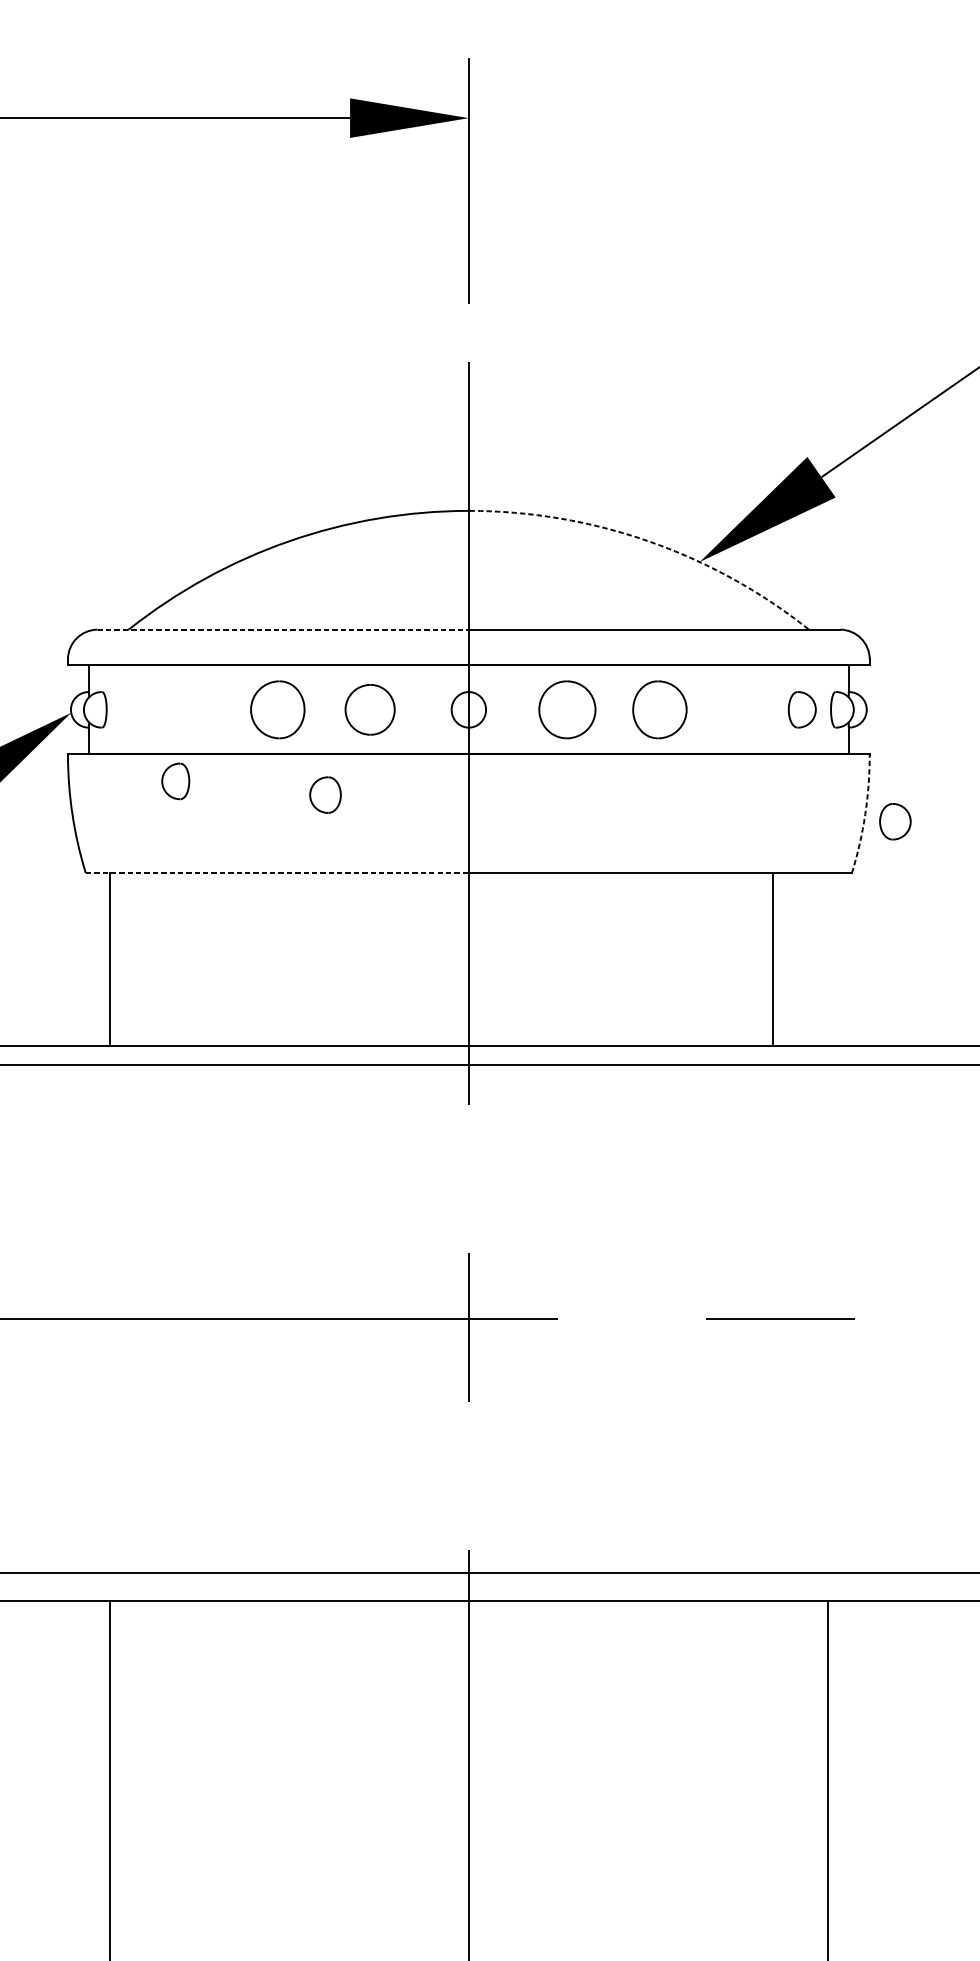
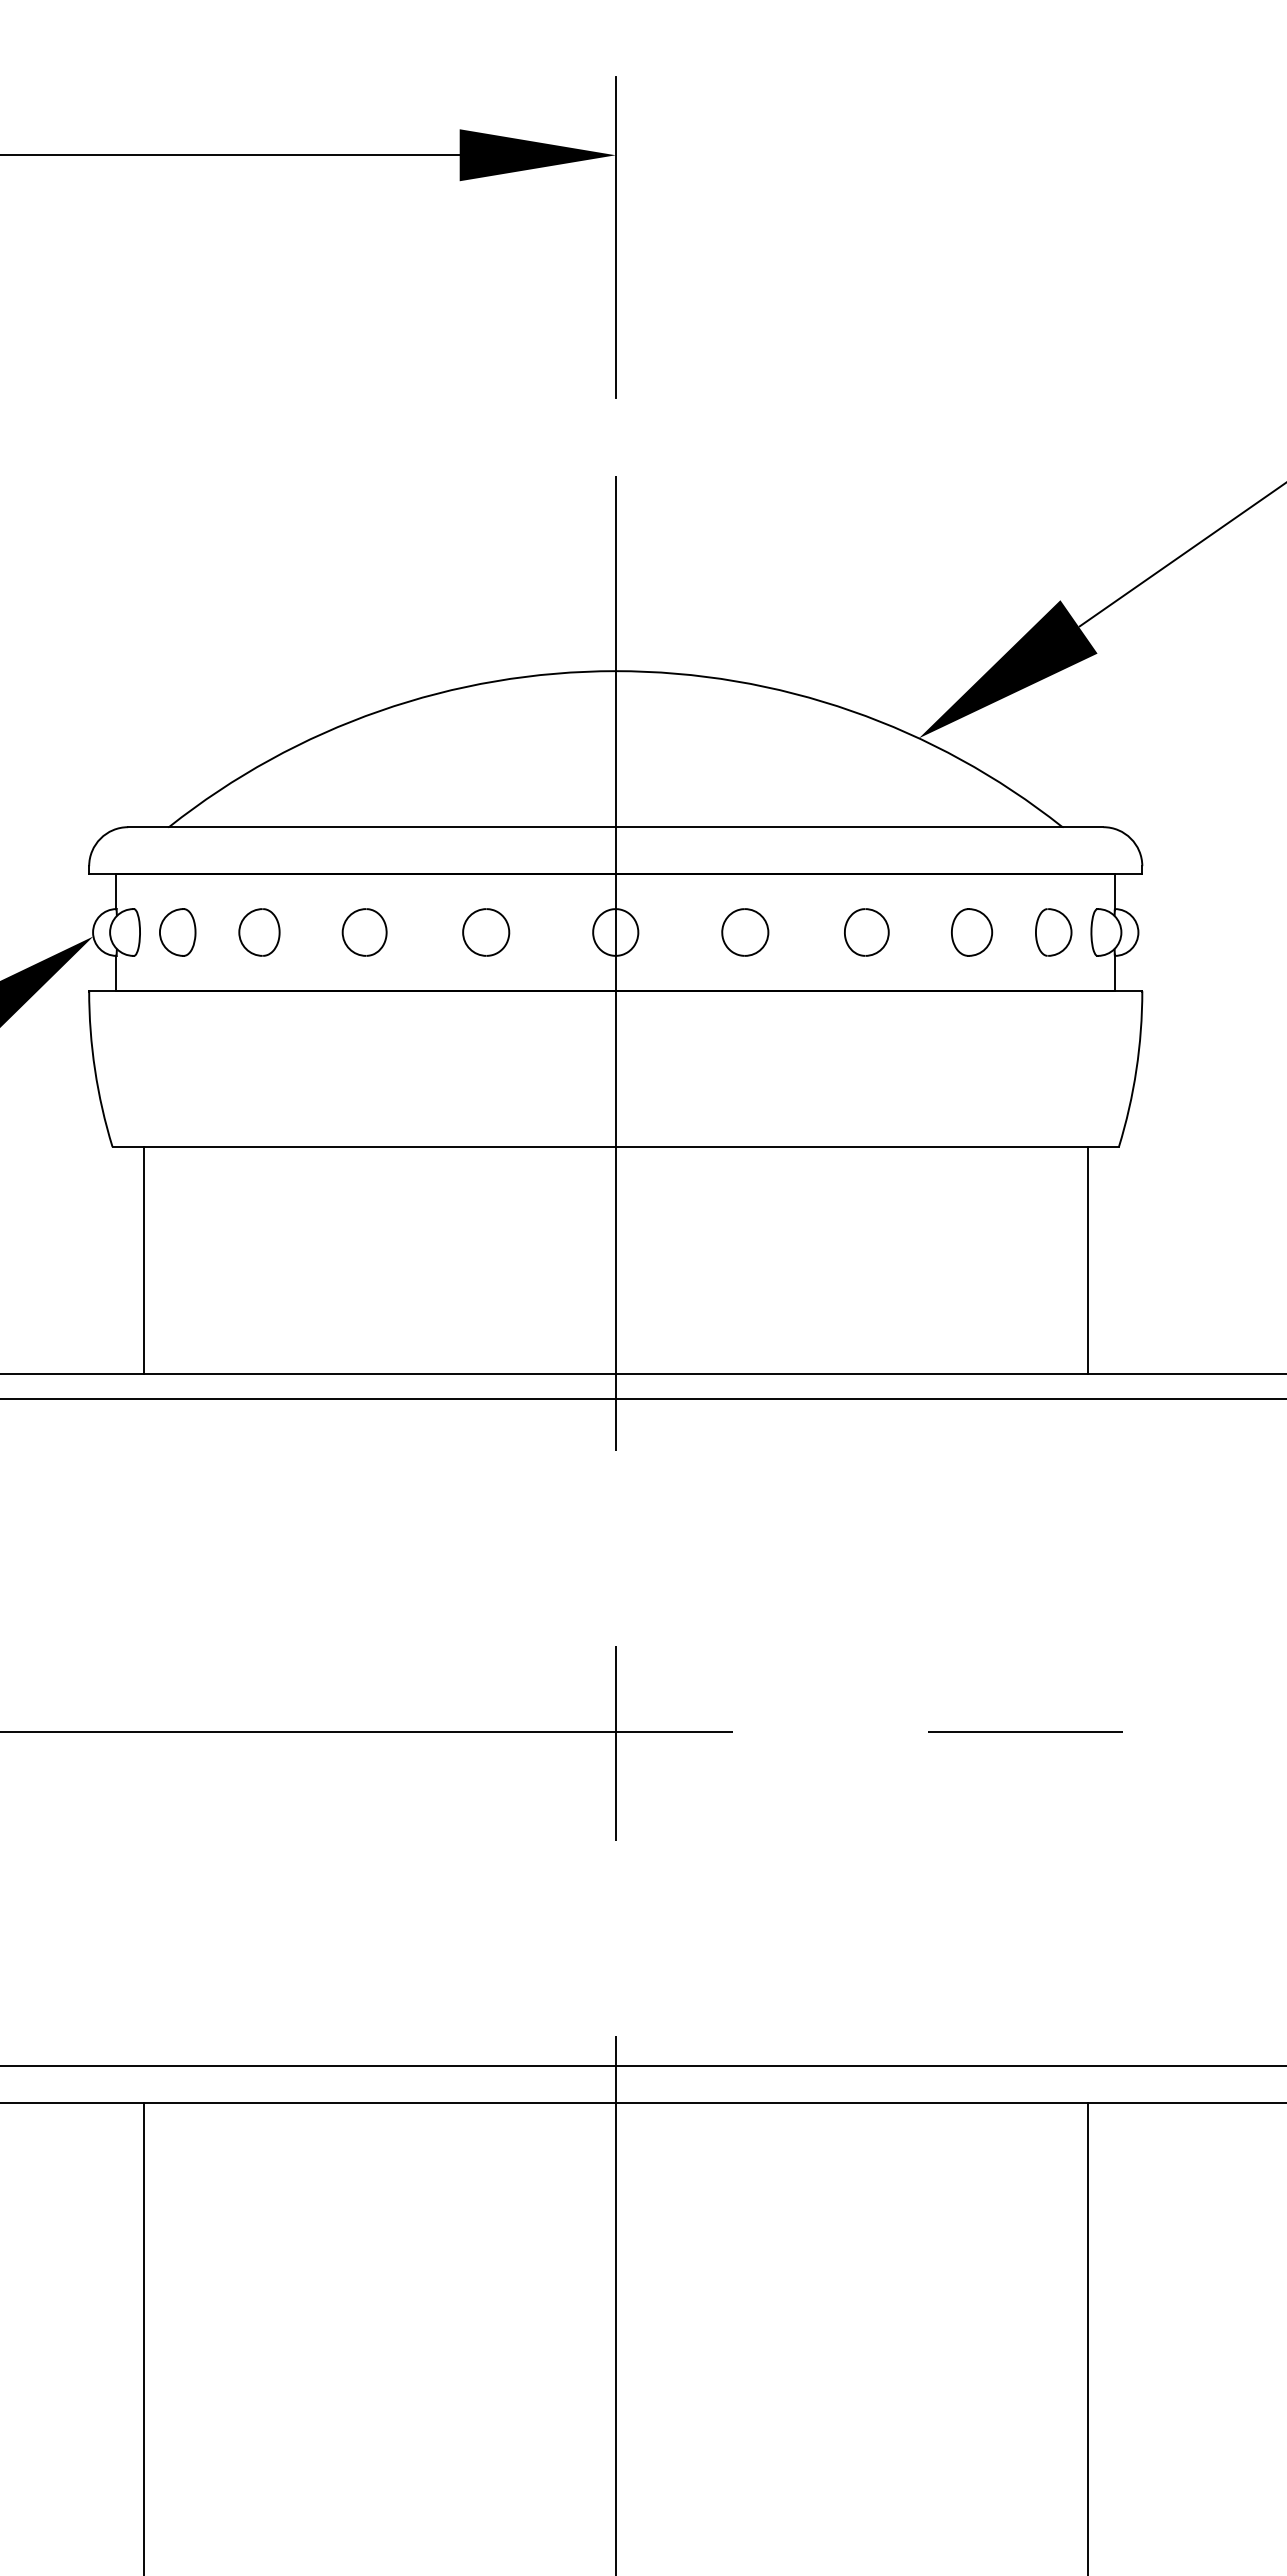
arc: (648, 541) -> (851, 711), dashed -> solid
line: (282, 629) -> (371, 827), dashed -> solid
part: (277, 709) -> (364, 932), size x0.62
part: (370, 709) -> (486, 932), size x0.71
part: (567, 709) -> (745, 932), size x0.62
part: (659, 709) -> (866, 932), size x0.62
part: (175, 781) -> (177, 932), moved
part: (325, 795) -> (259, 932), moved
arc: (865, 814) -> (1136, 1069), dashed -> solid
part: (895, 821) -> (972, 932), moved
line: (277, 873) -> (364, 1147), dashed -> solid
line: (773, 959) -> (1087, 1260), moved

